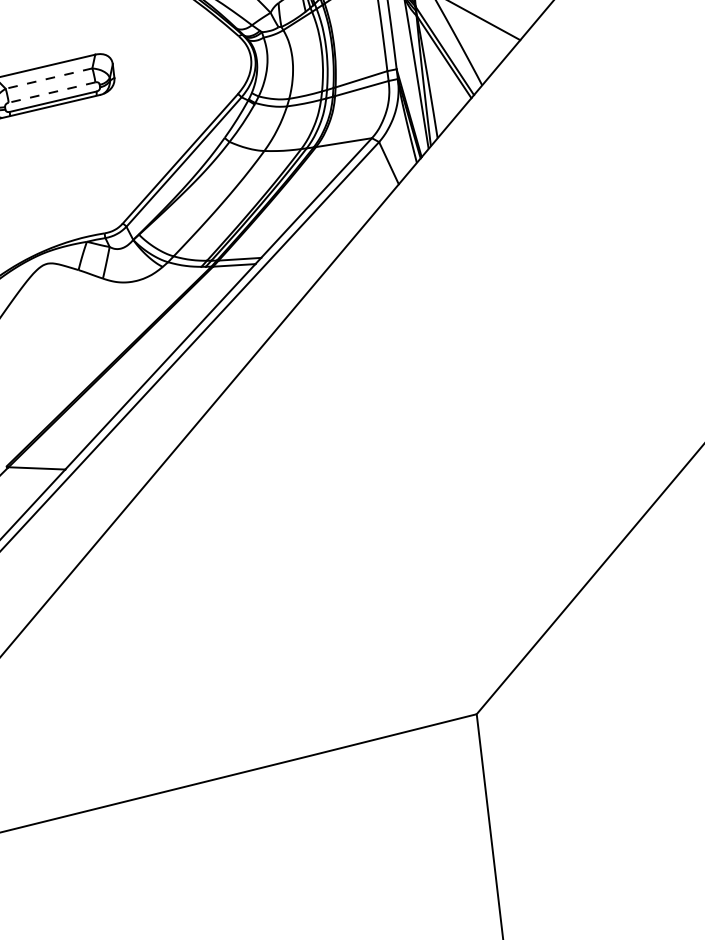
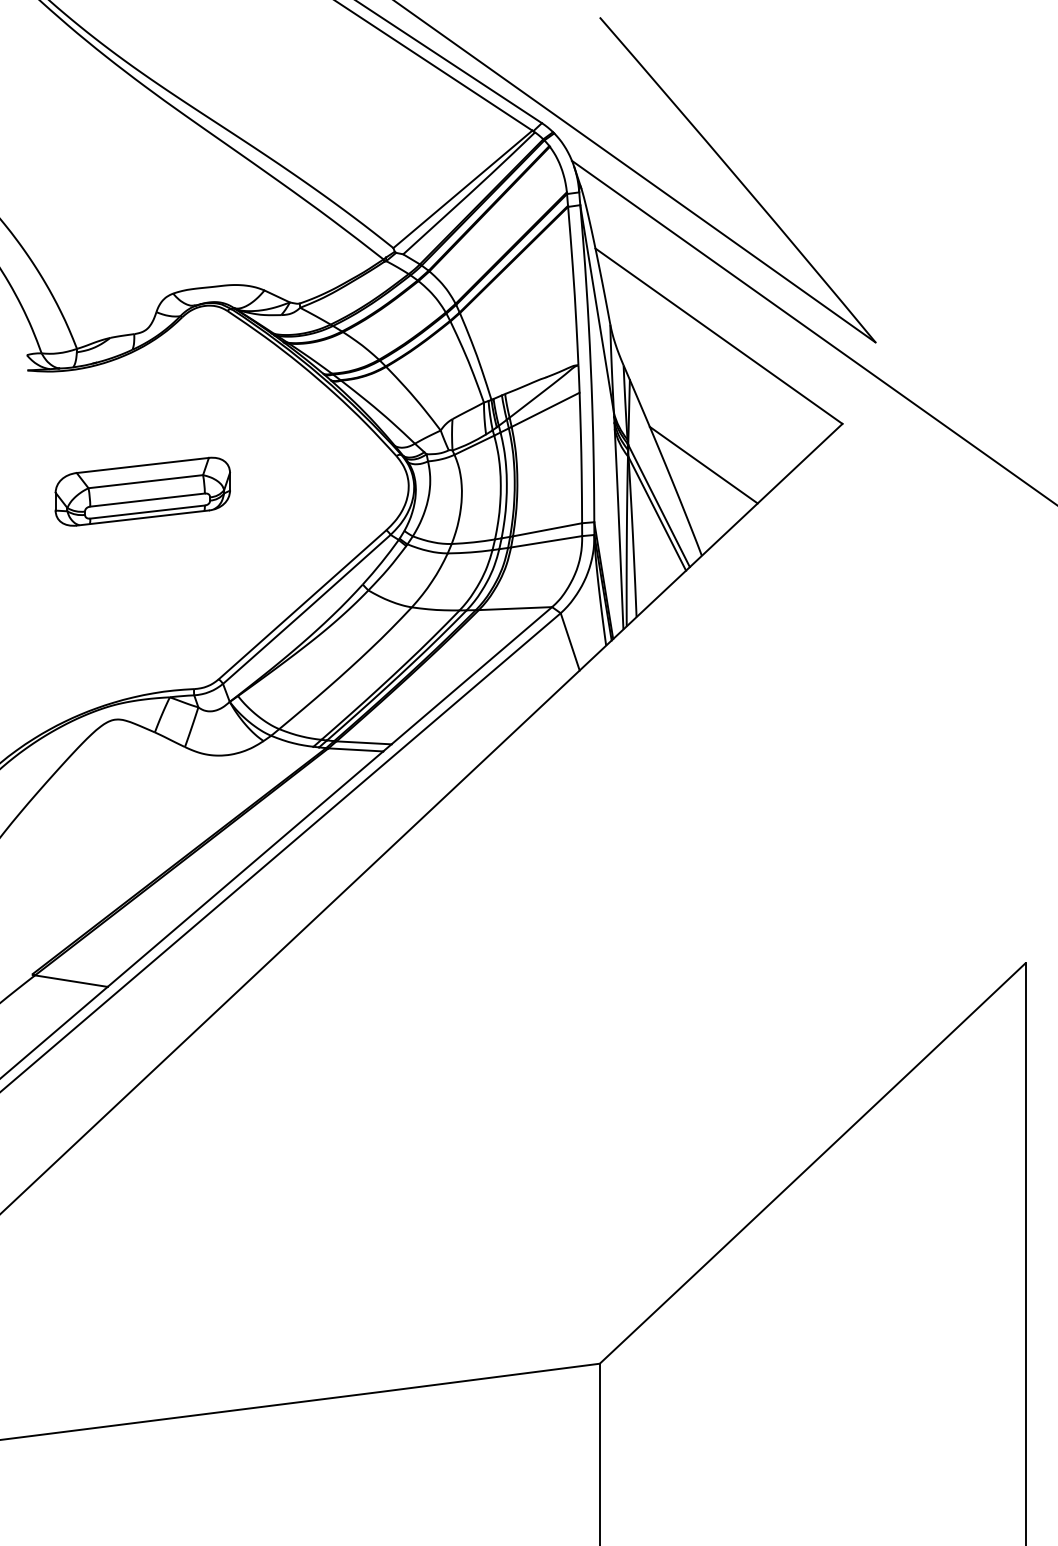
line: (48, 78) -> (145, 481), dashed -> solid
line: (52, 92) -> (147, 500), dashed -> solid

